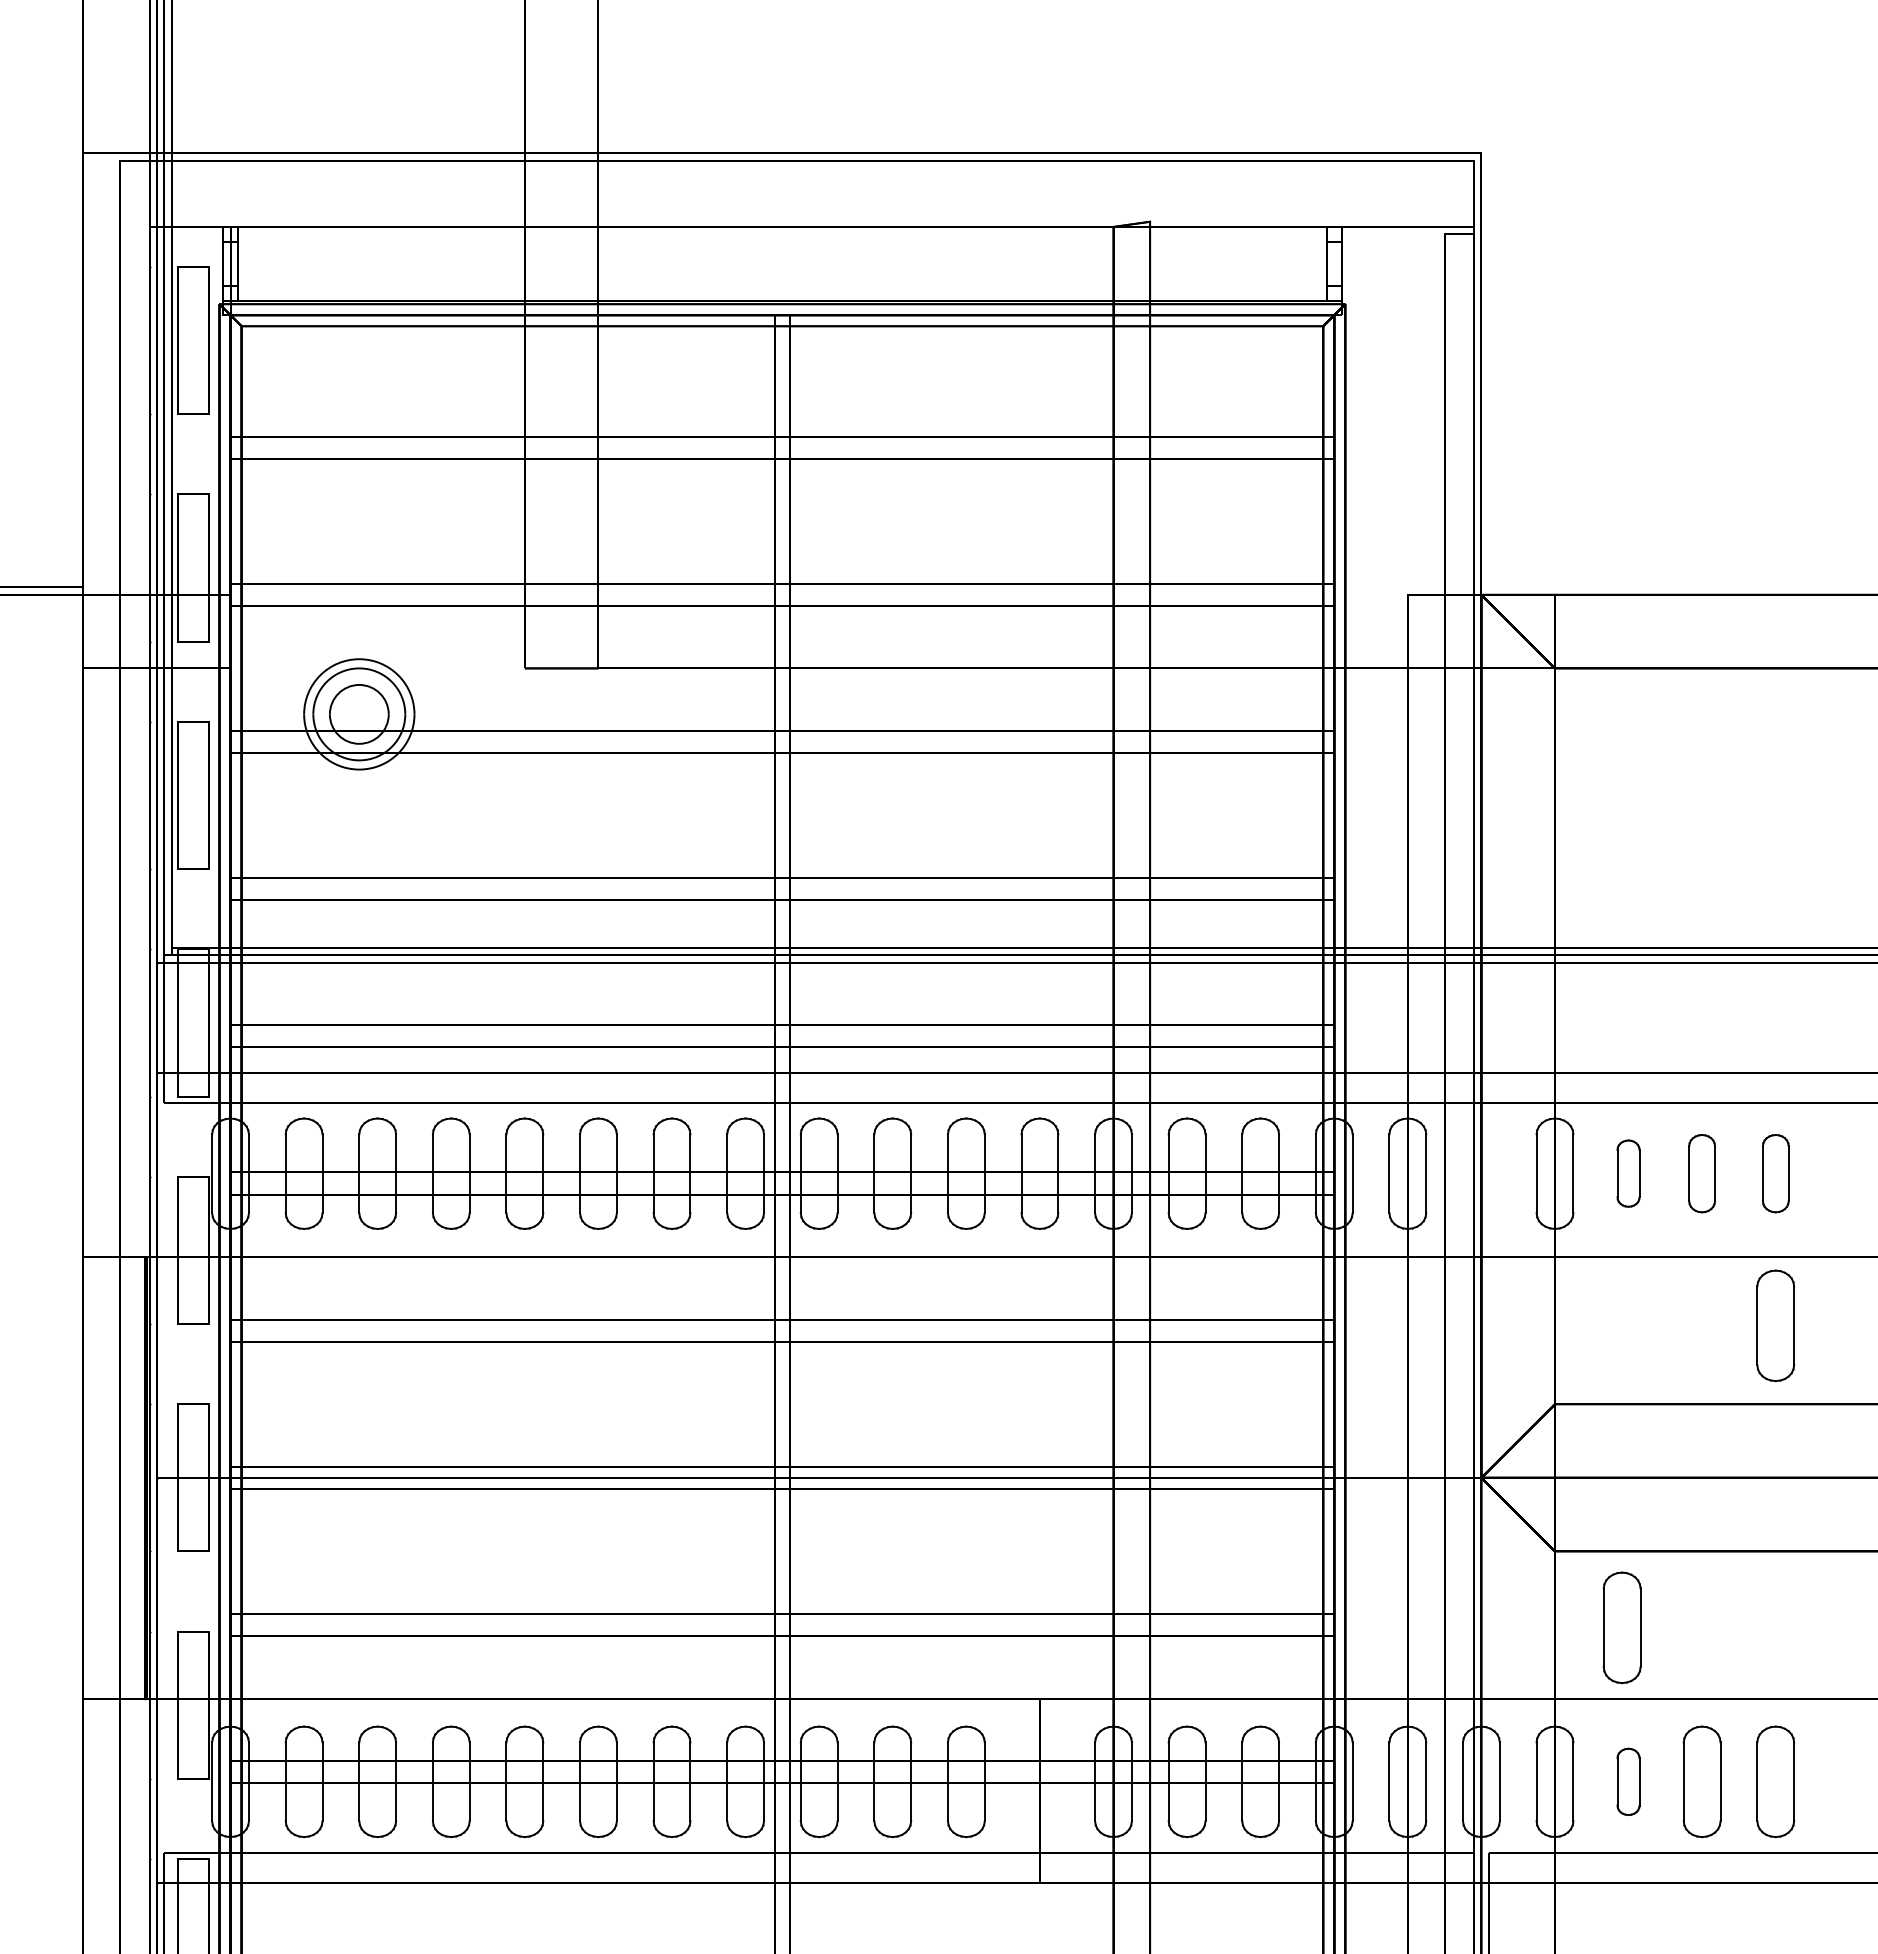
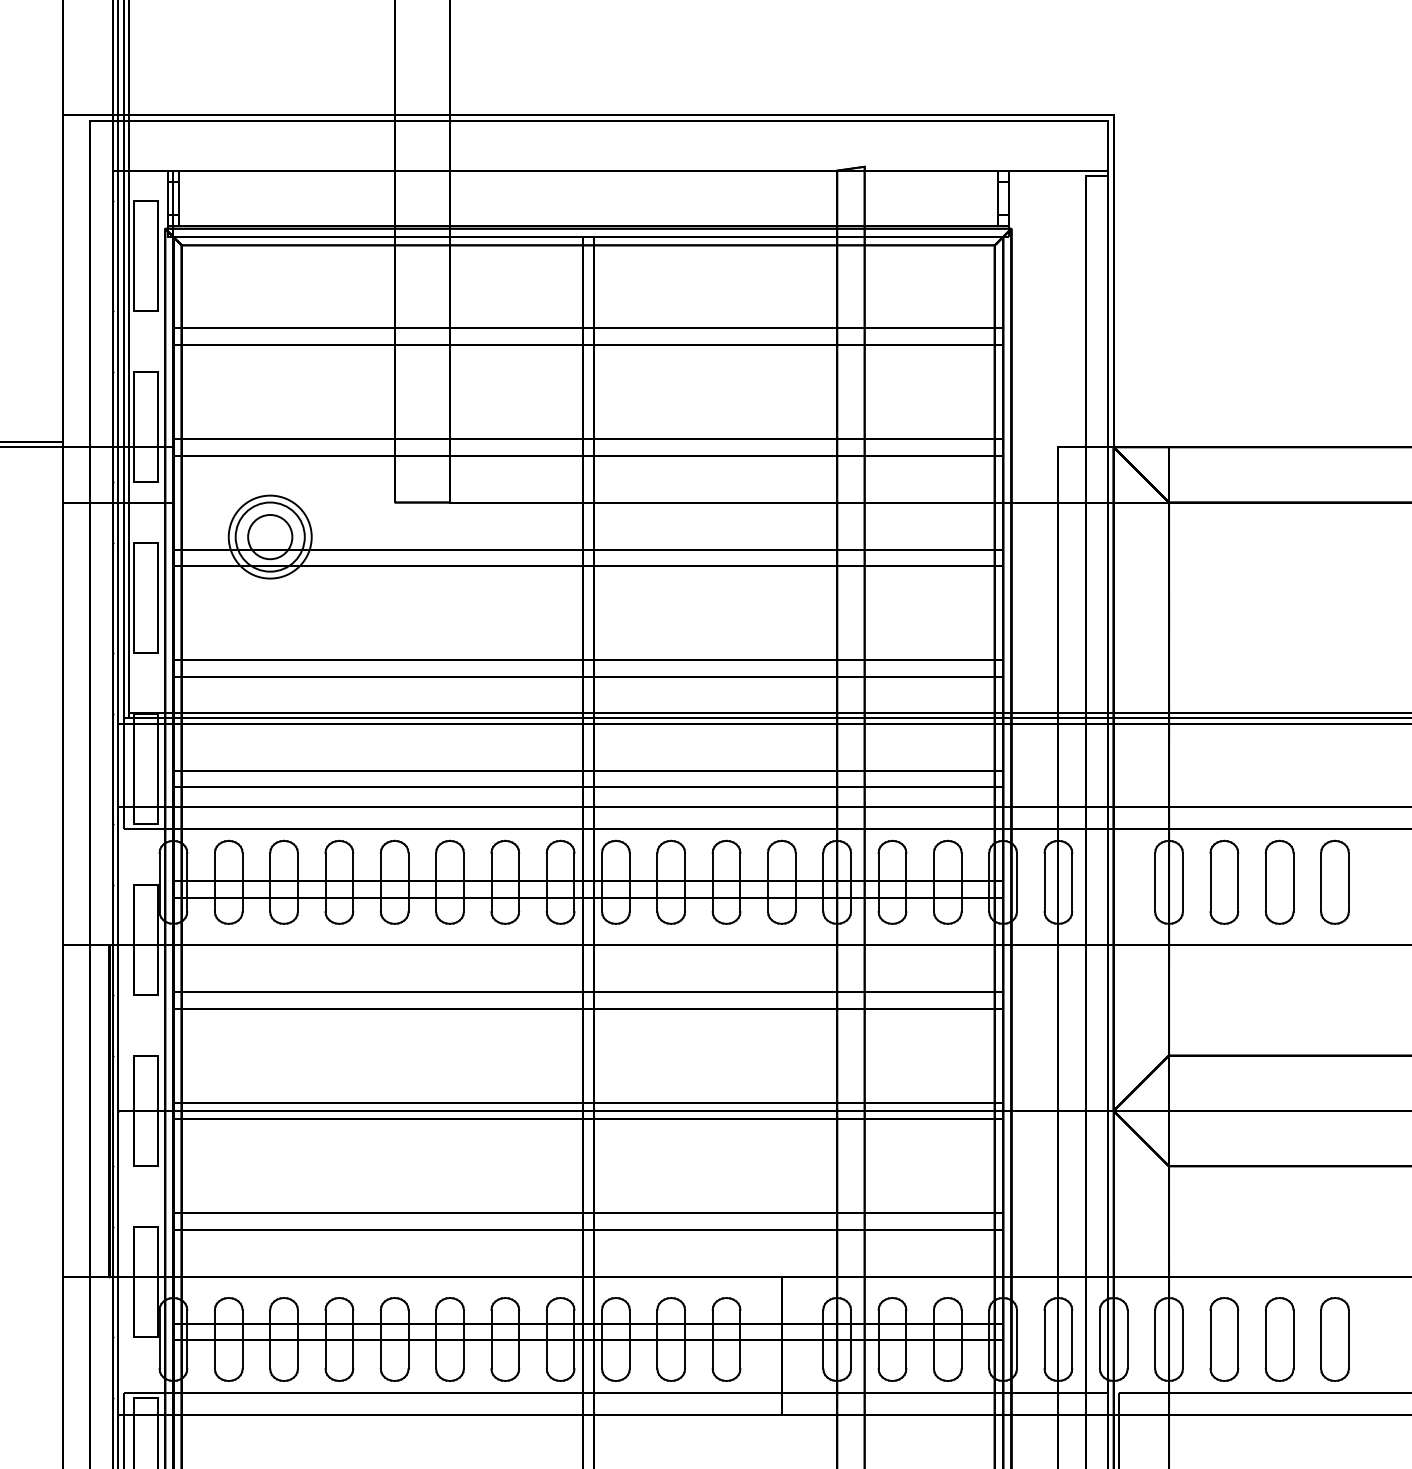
part: (1628, 1173) -> (1224, 882), size x1.67
part: (1701, 1173) -> (1279, 882), size x1.43
part: (1775, 1173) -> (1334, 882), size x1.43
part: (1775, 1325) -> (1334, 996), removed
part: (1621, 1627) -> (1219, 1223), removed
part: (1628, 1781) -> (1224, 1339), size x1.67

